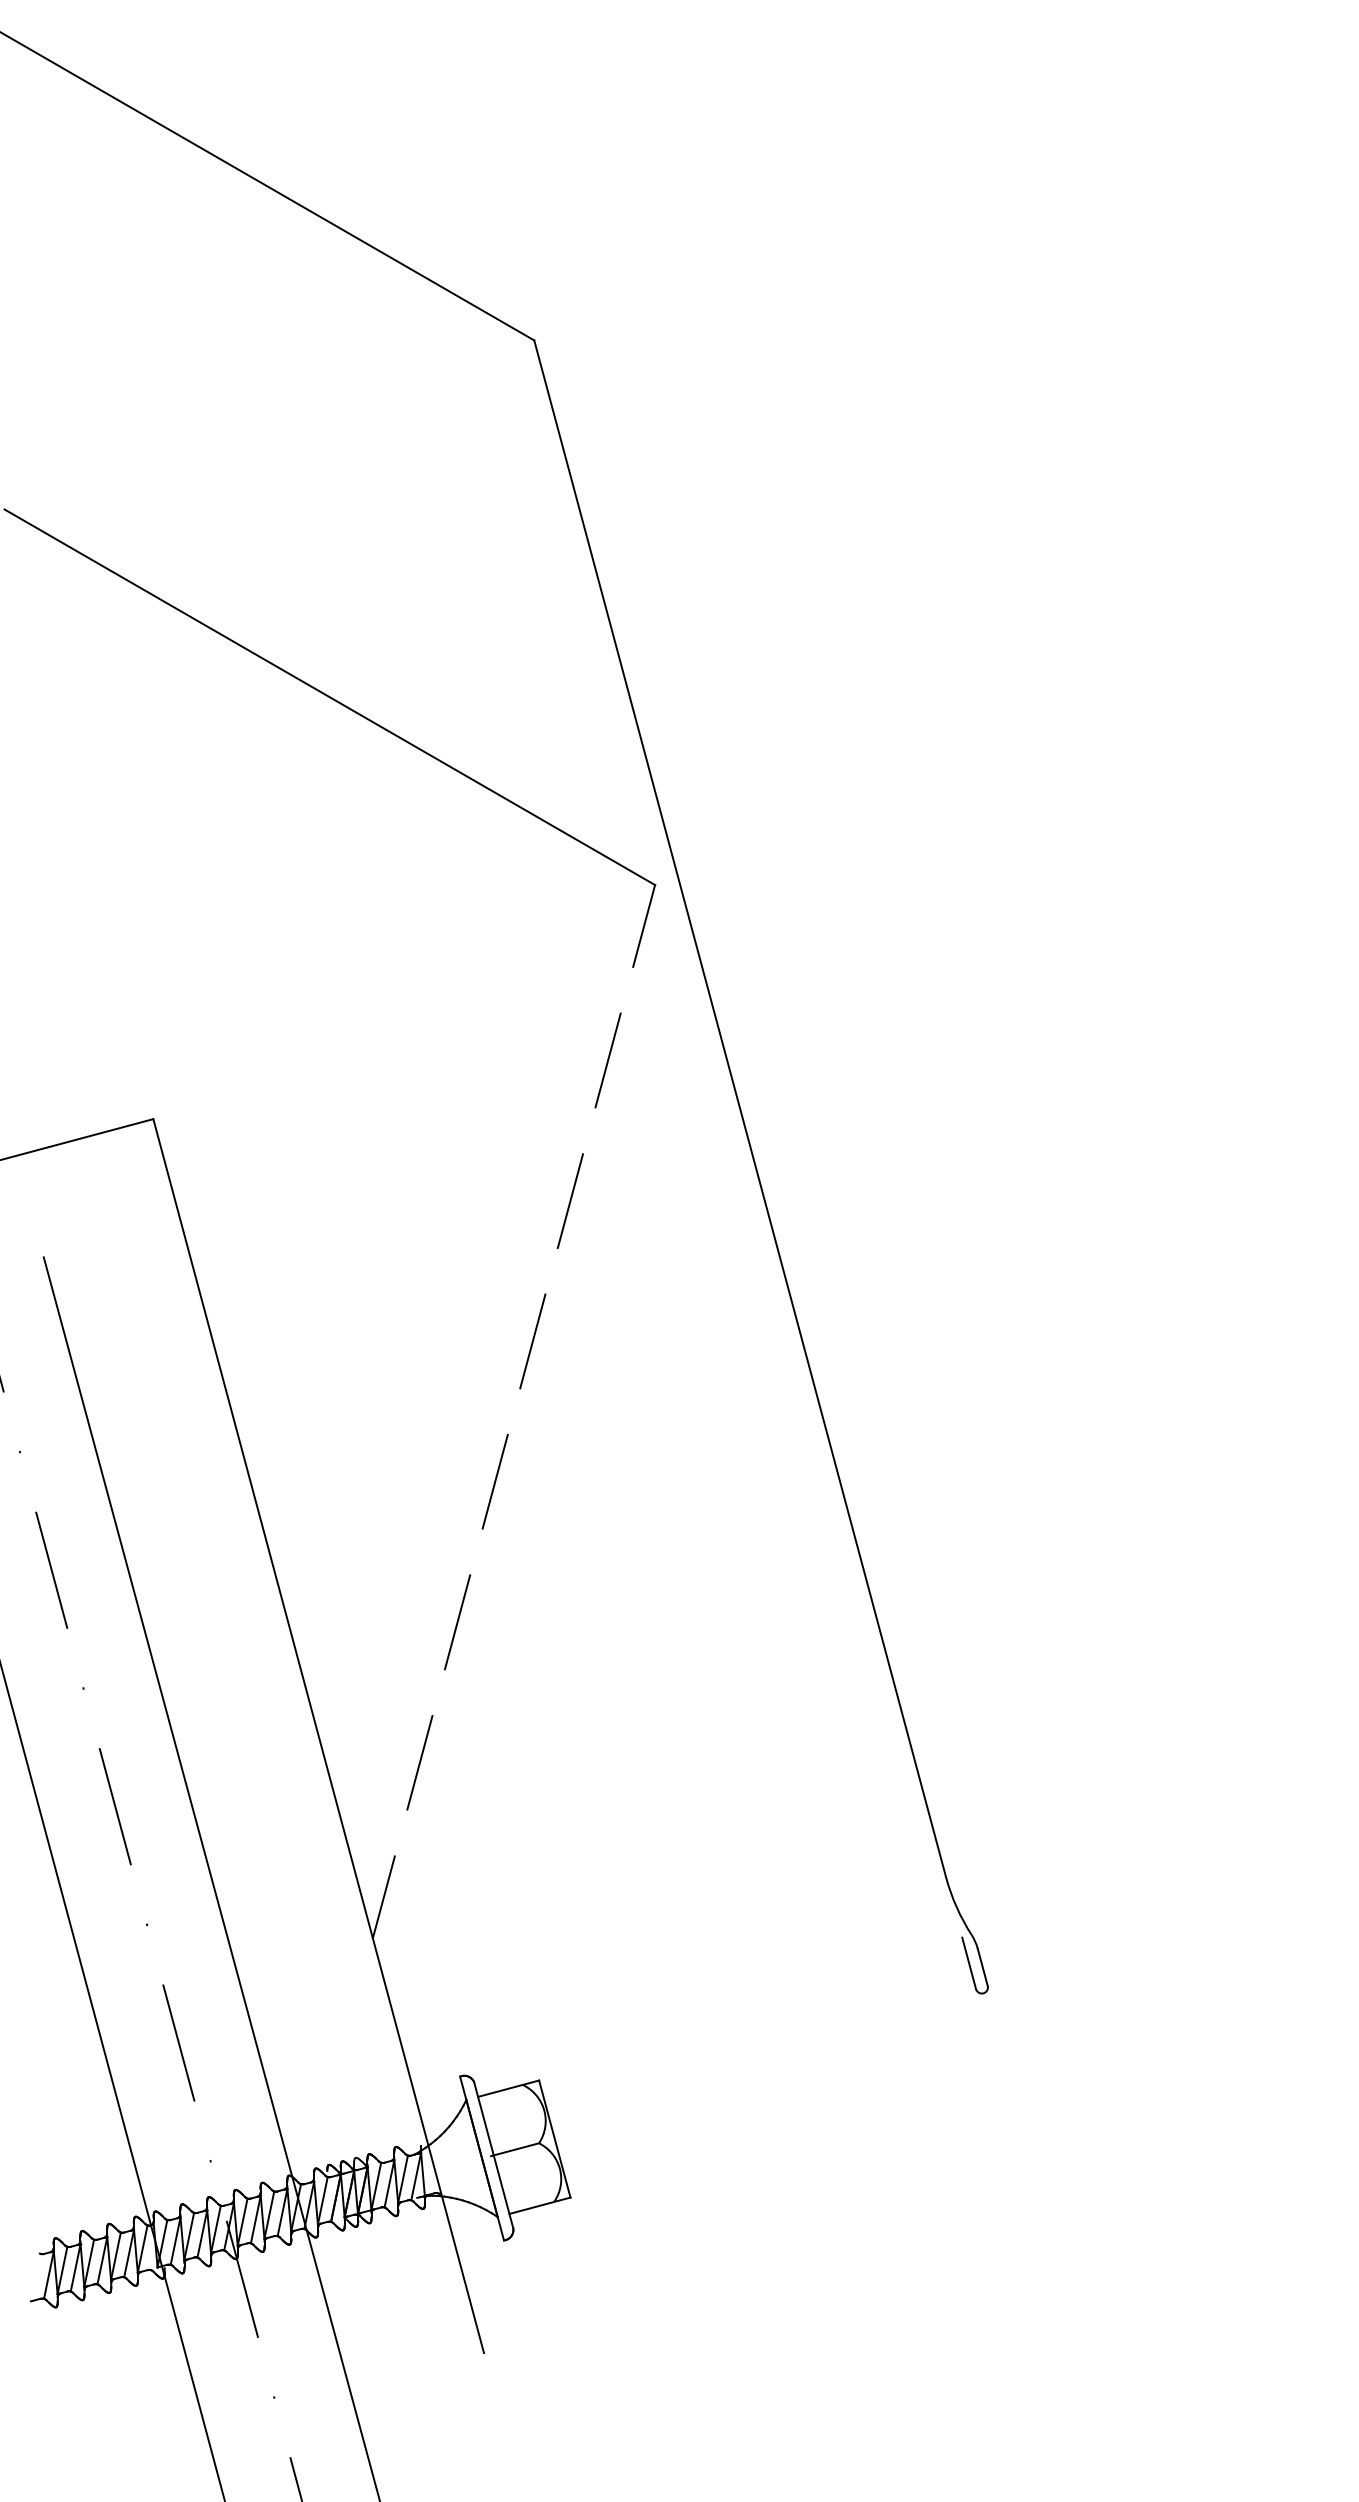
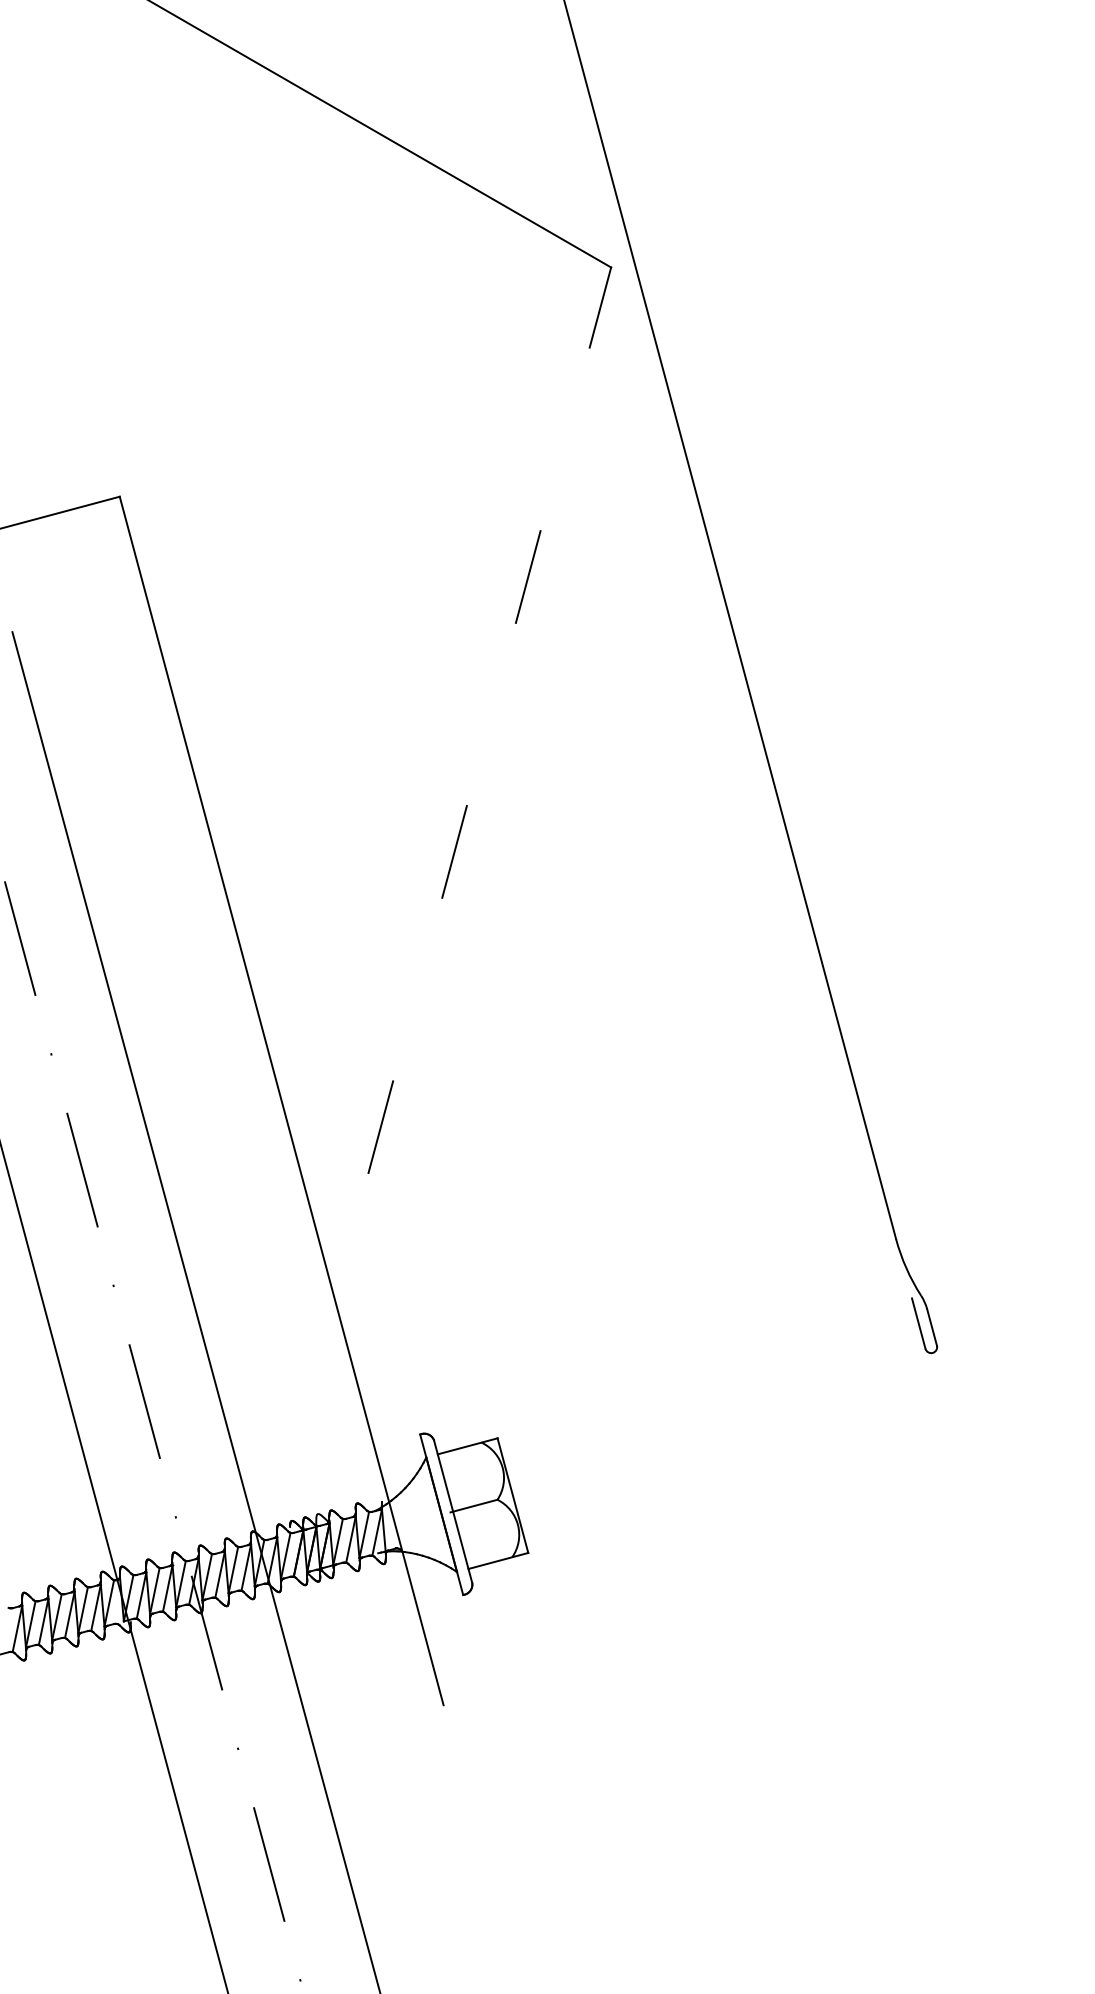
line: (607, 1060) -> (564, 439), removed
line: (532, 1341) -> (491, 714), removed
line: (457, 1622) -> (417, 989), removed
line: (383, 1897) -> (345, 1259), removed

